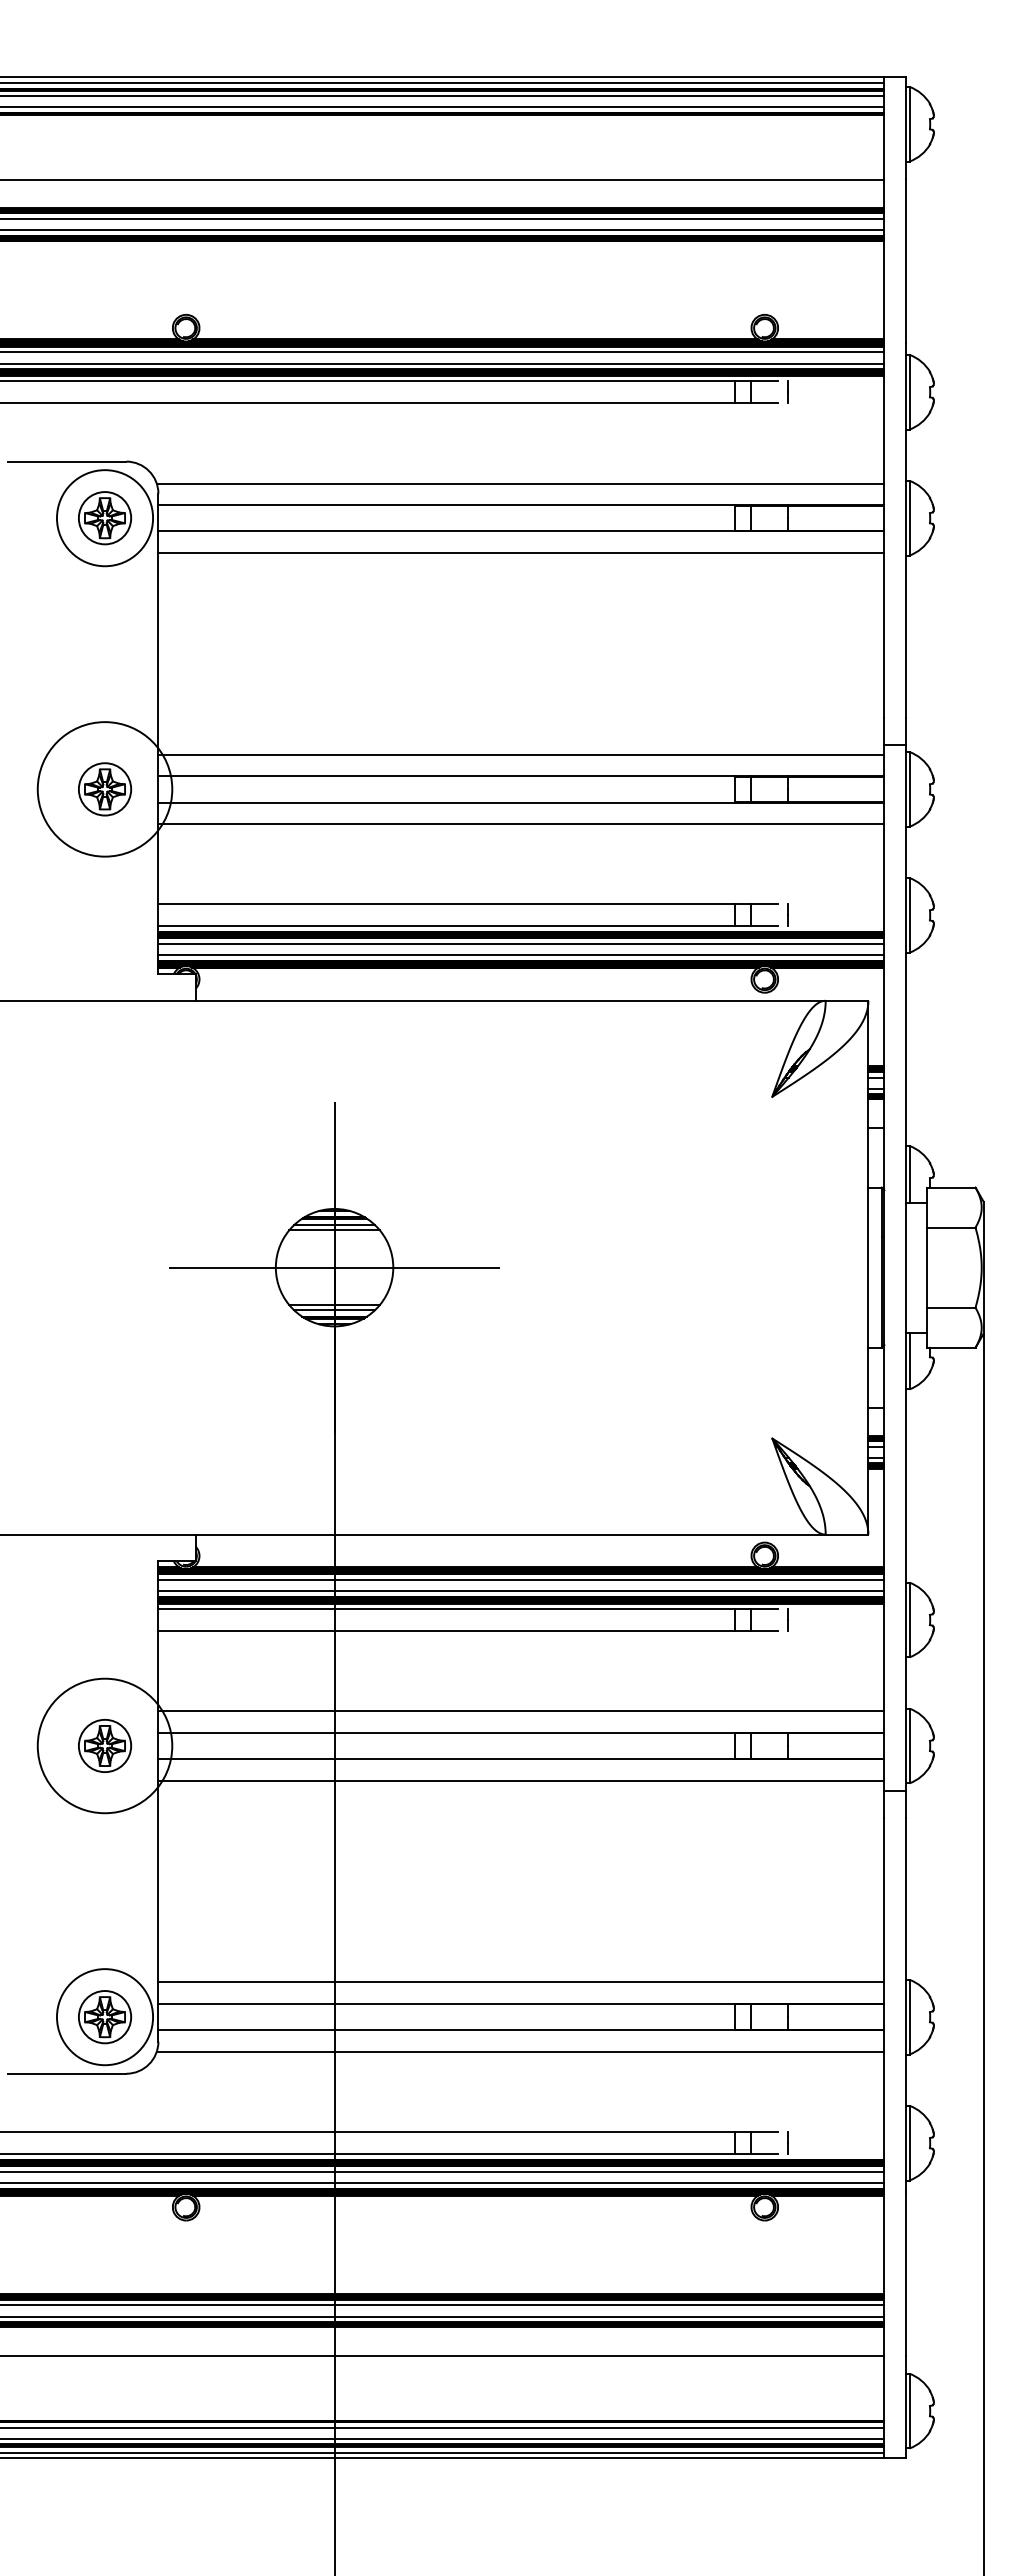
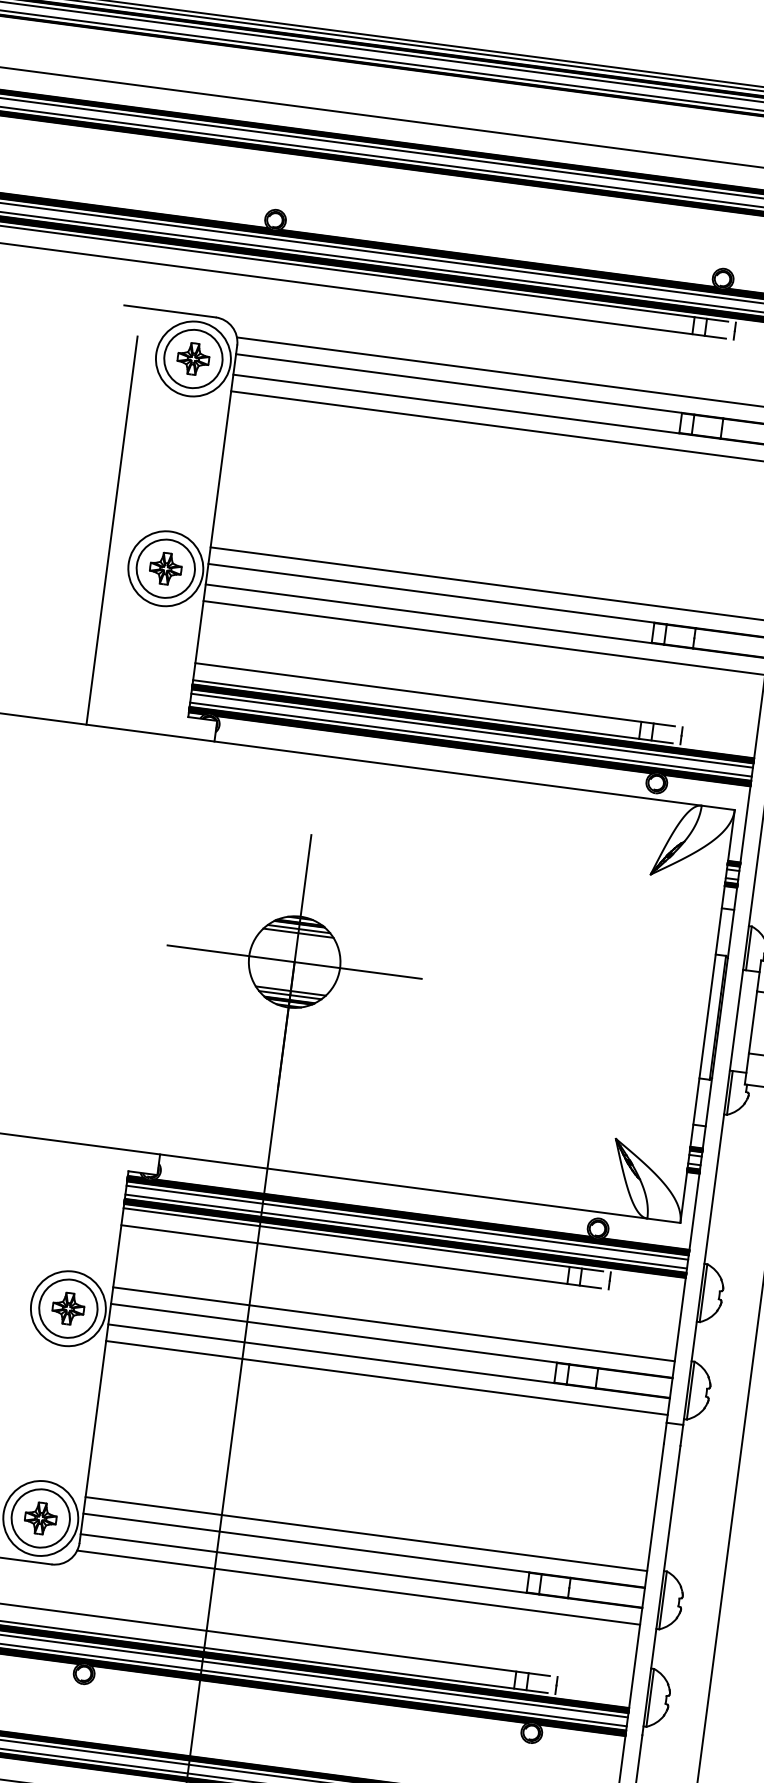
circle: (104, 517) -> (193, 358), size x1.43
line: (30, 749) -> (112, 530), added
circle: (104, 789) -> (165, 568), size x0.71
circle: (104, 789) -> (165, 568), size x1.43
circle: (104, 1745) -> (68, 1308), size x0.71
circle: (104, 1745) -> (68, 1308), size x1.43
circle: (104, 2016) -> (40, 1517), size x1.43

